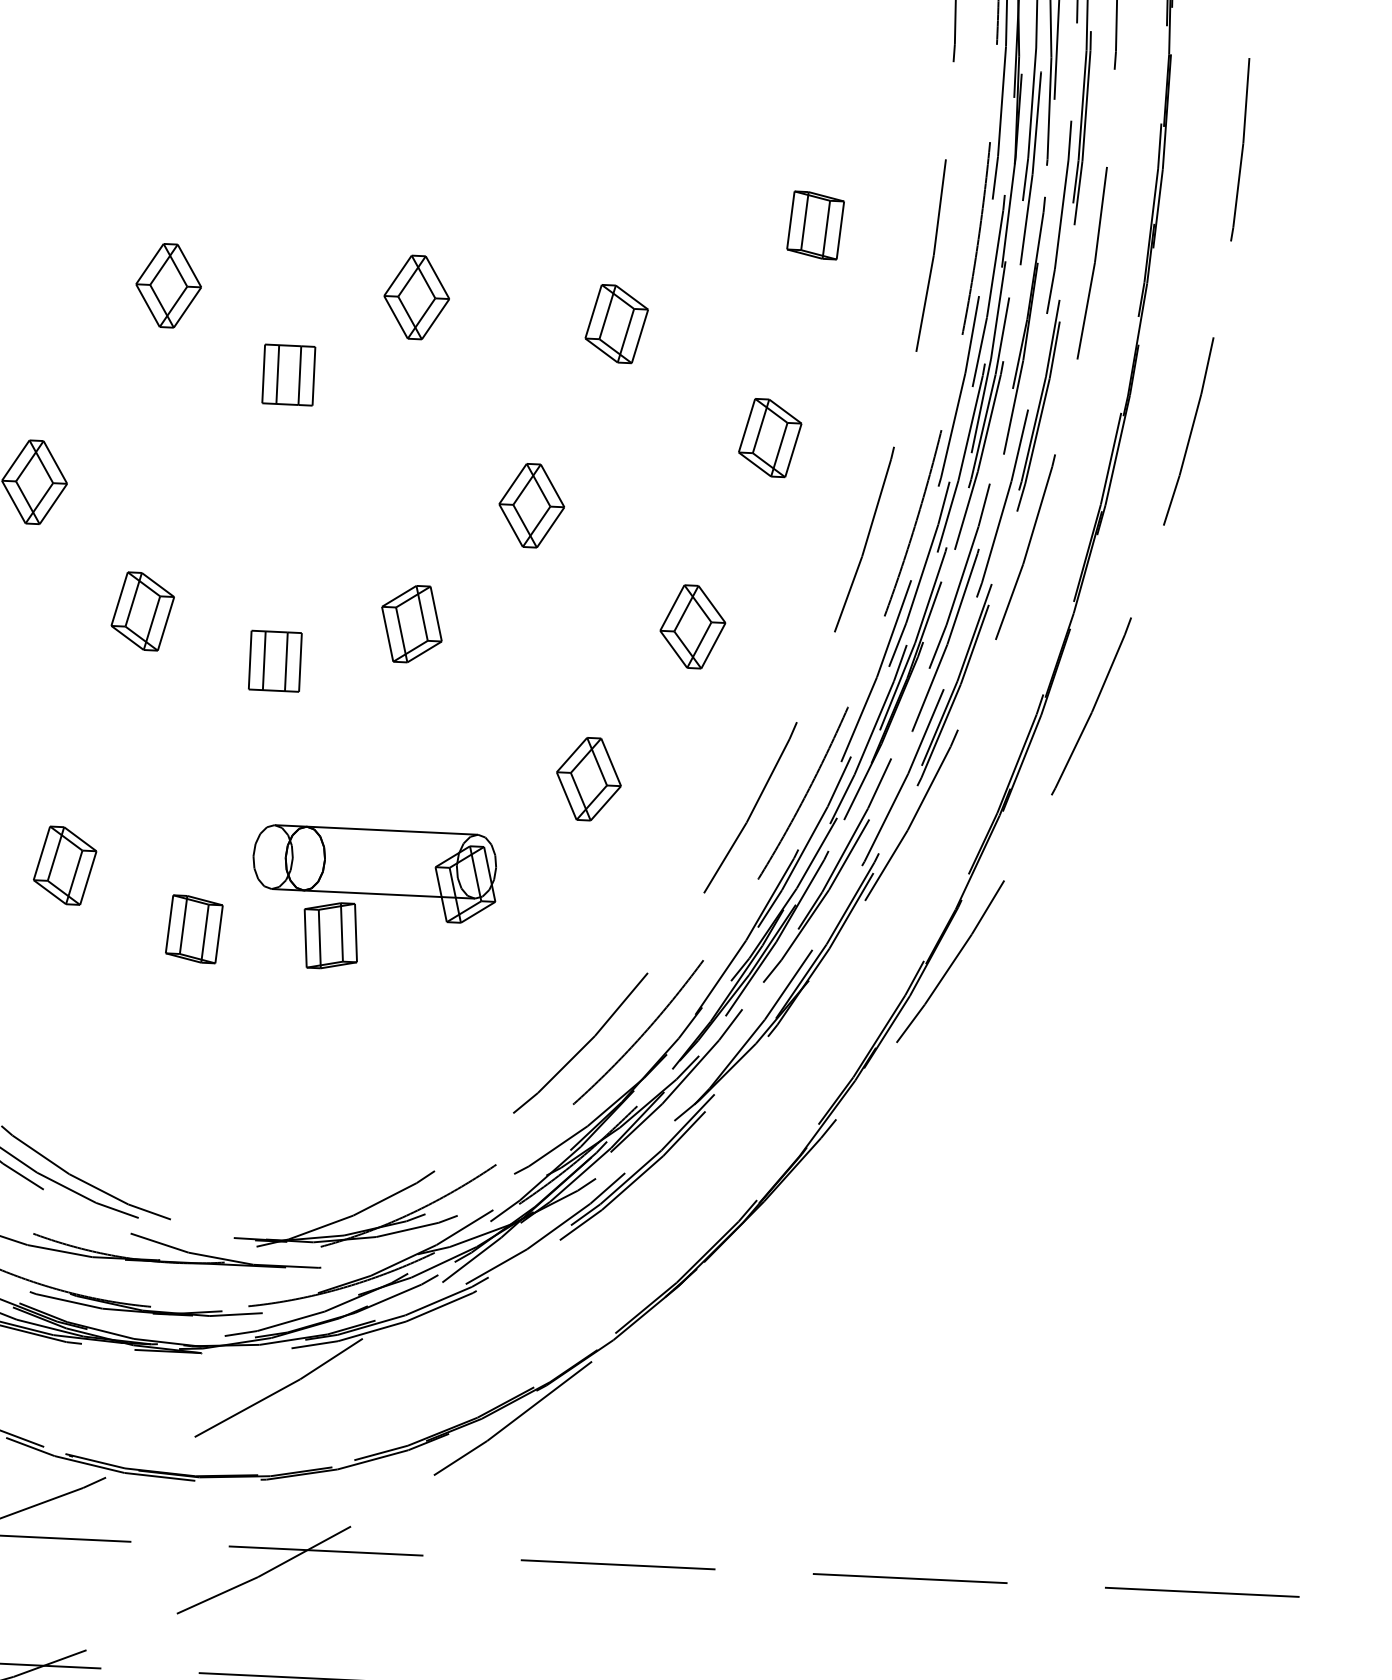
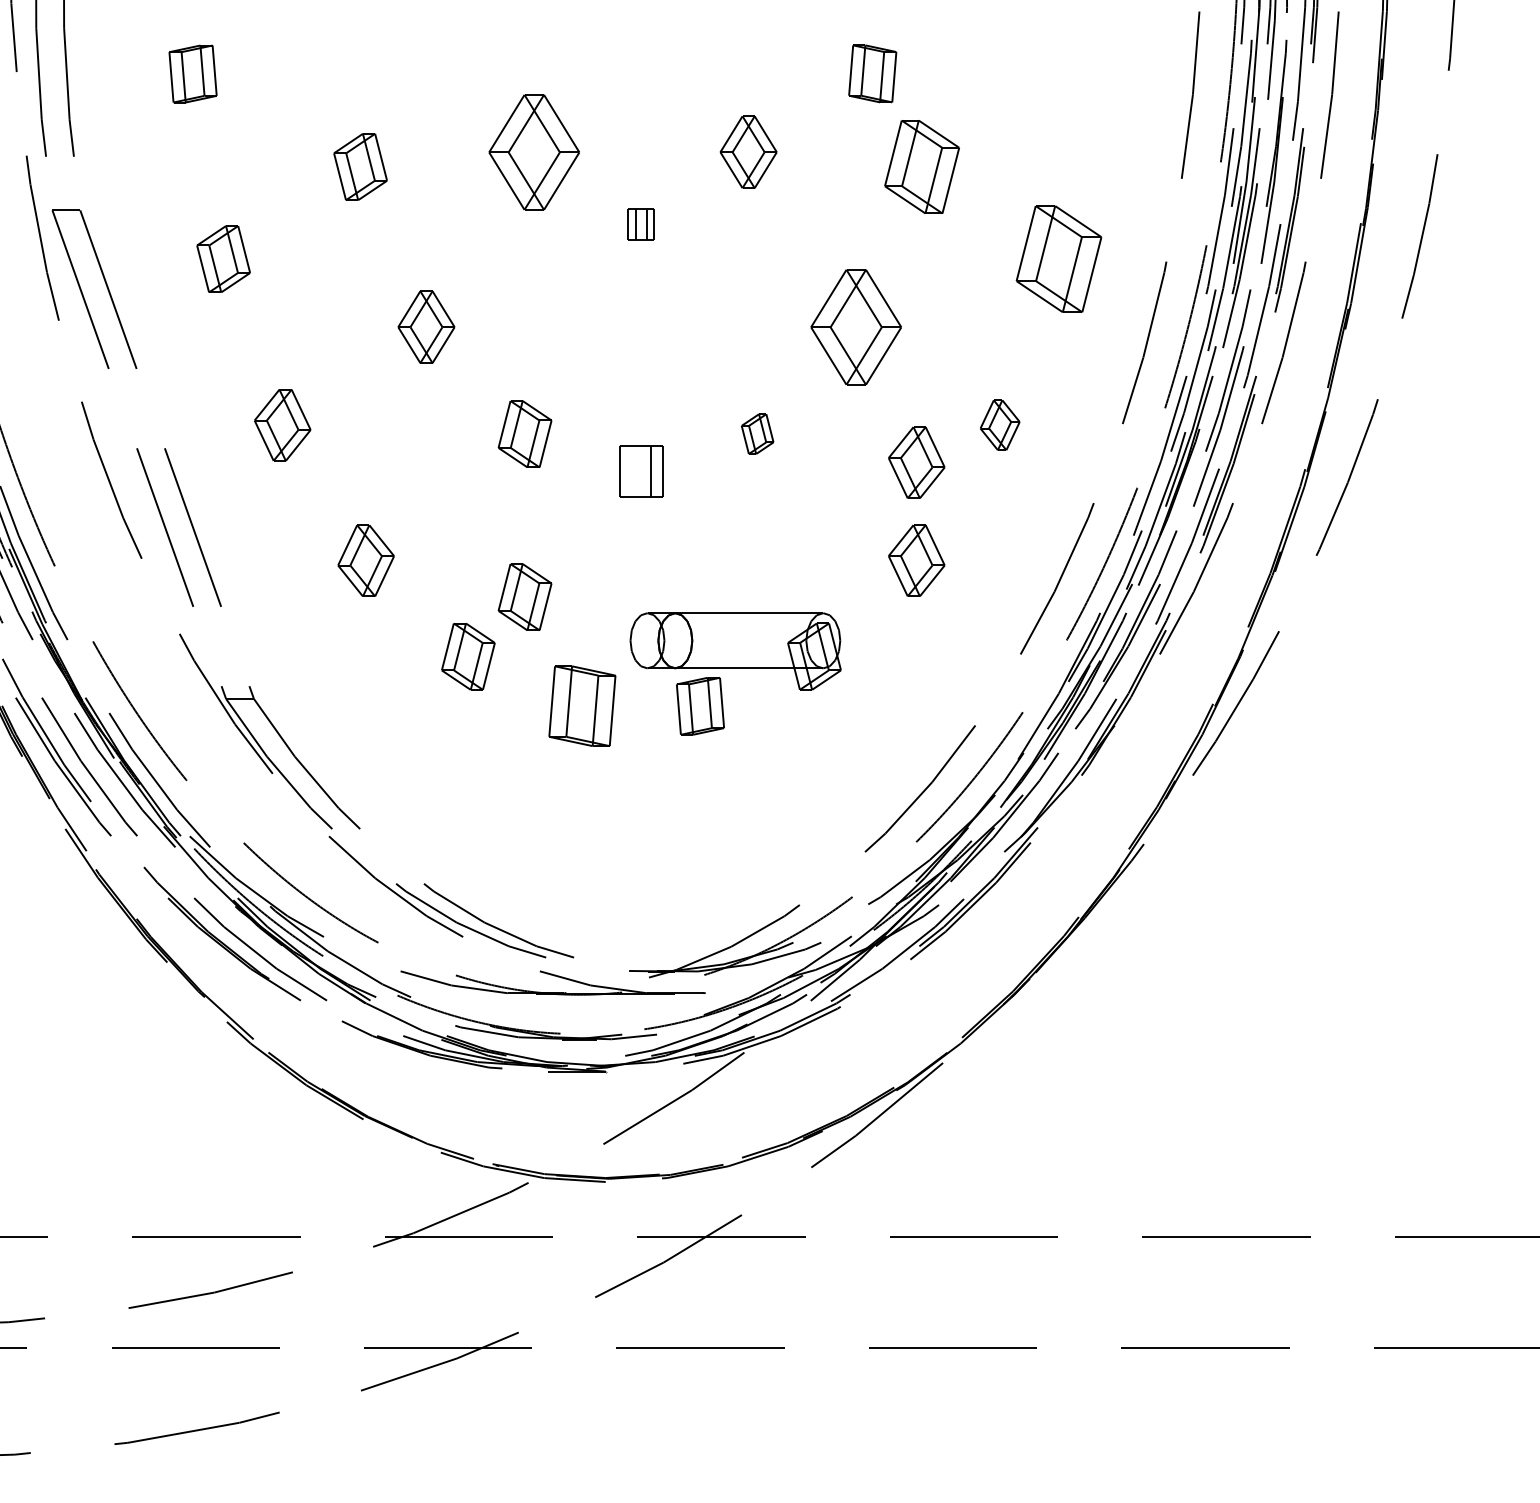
part: (815, 225) -> (872, 73), moved
part: (167, 284) -> (533, 151), size x1.6
part: (617, 323) -> (922, 166), size x1.4
part: (288, 375) -> (641, 224), size x0.6
part: (770, 437) -> (1059, 258), size x1.6
part: (532, 504) -> (856, 326), size x1.6
part: (411, 623) -> (757, 433), size x0.6
part: (692, 627) -> (999, 425), size x0.7
line: (263, 660) -> (631, 471), removed
part: (594, 665) -> (916, 462), added
part: (133, 799) -> (524, 596), added
part: (194, 929) -> (582, 706), size x1.4

